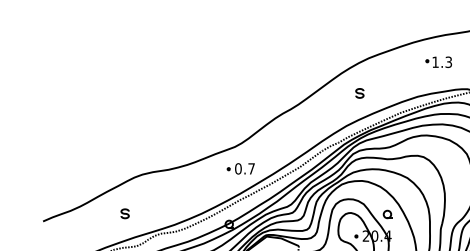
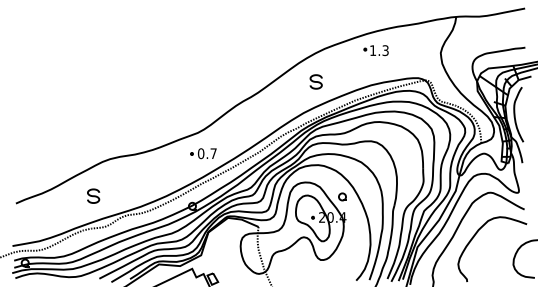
part: (438, 62) -> (375, 50), moved
part: (360, 93) -> (316, 82), size x1.6
part: (124, 214) -> (93, 196), size x1.6

